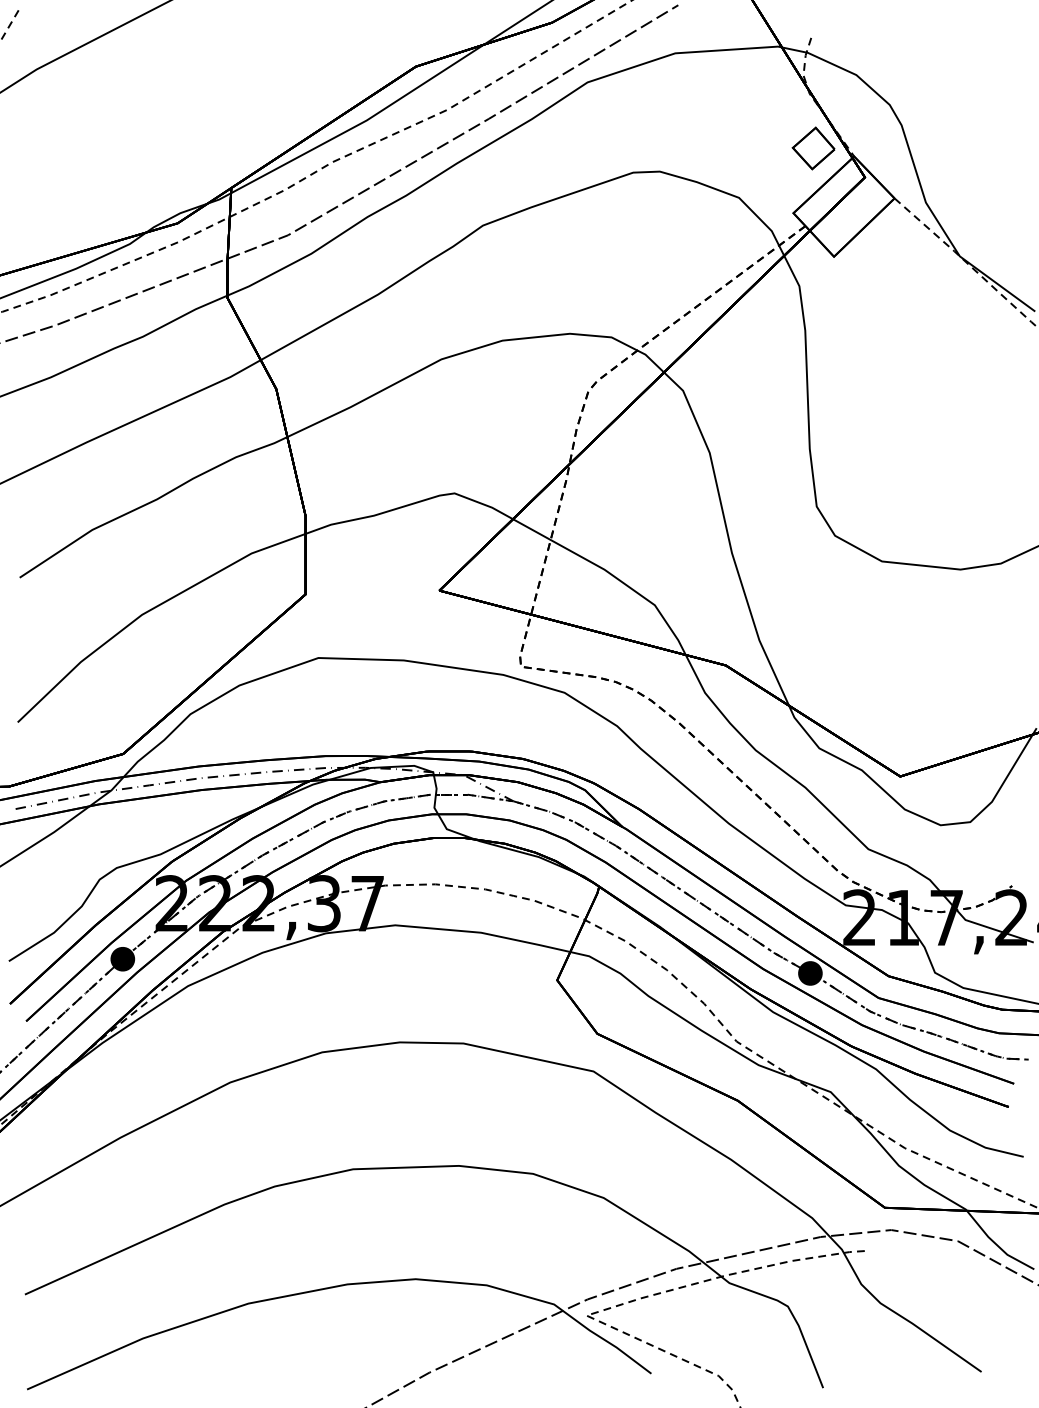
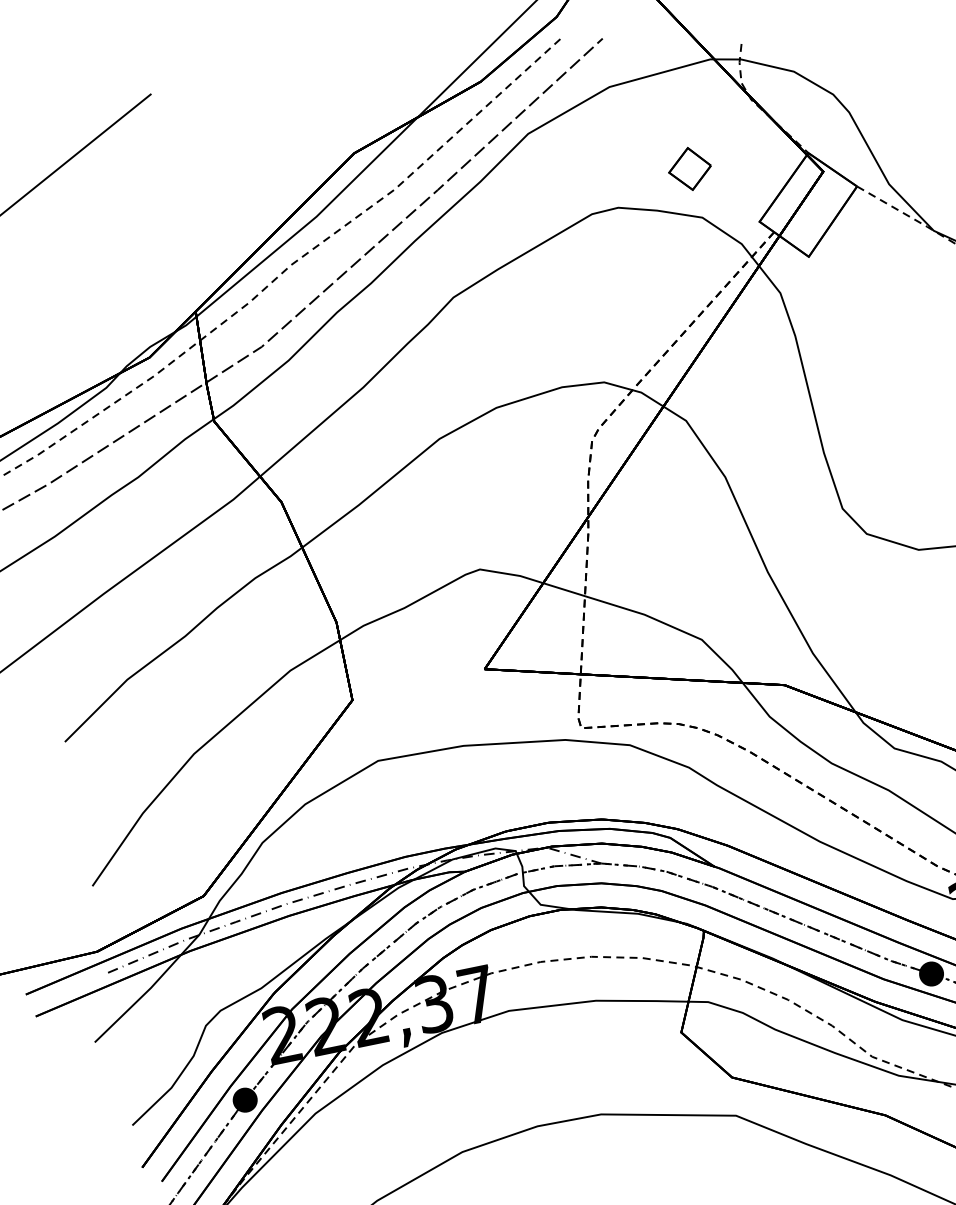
part: (813, 148) -> (689, 169), moved

